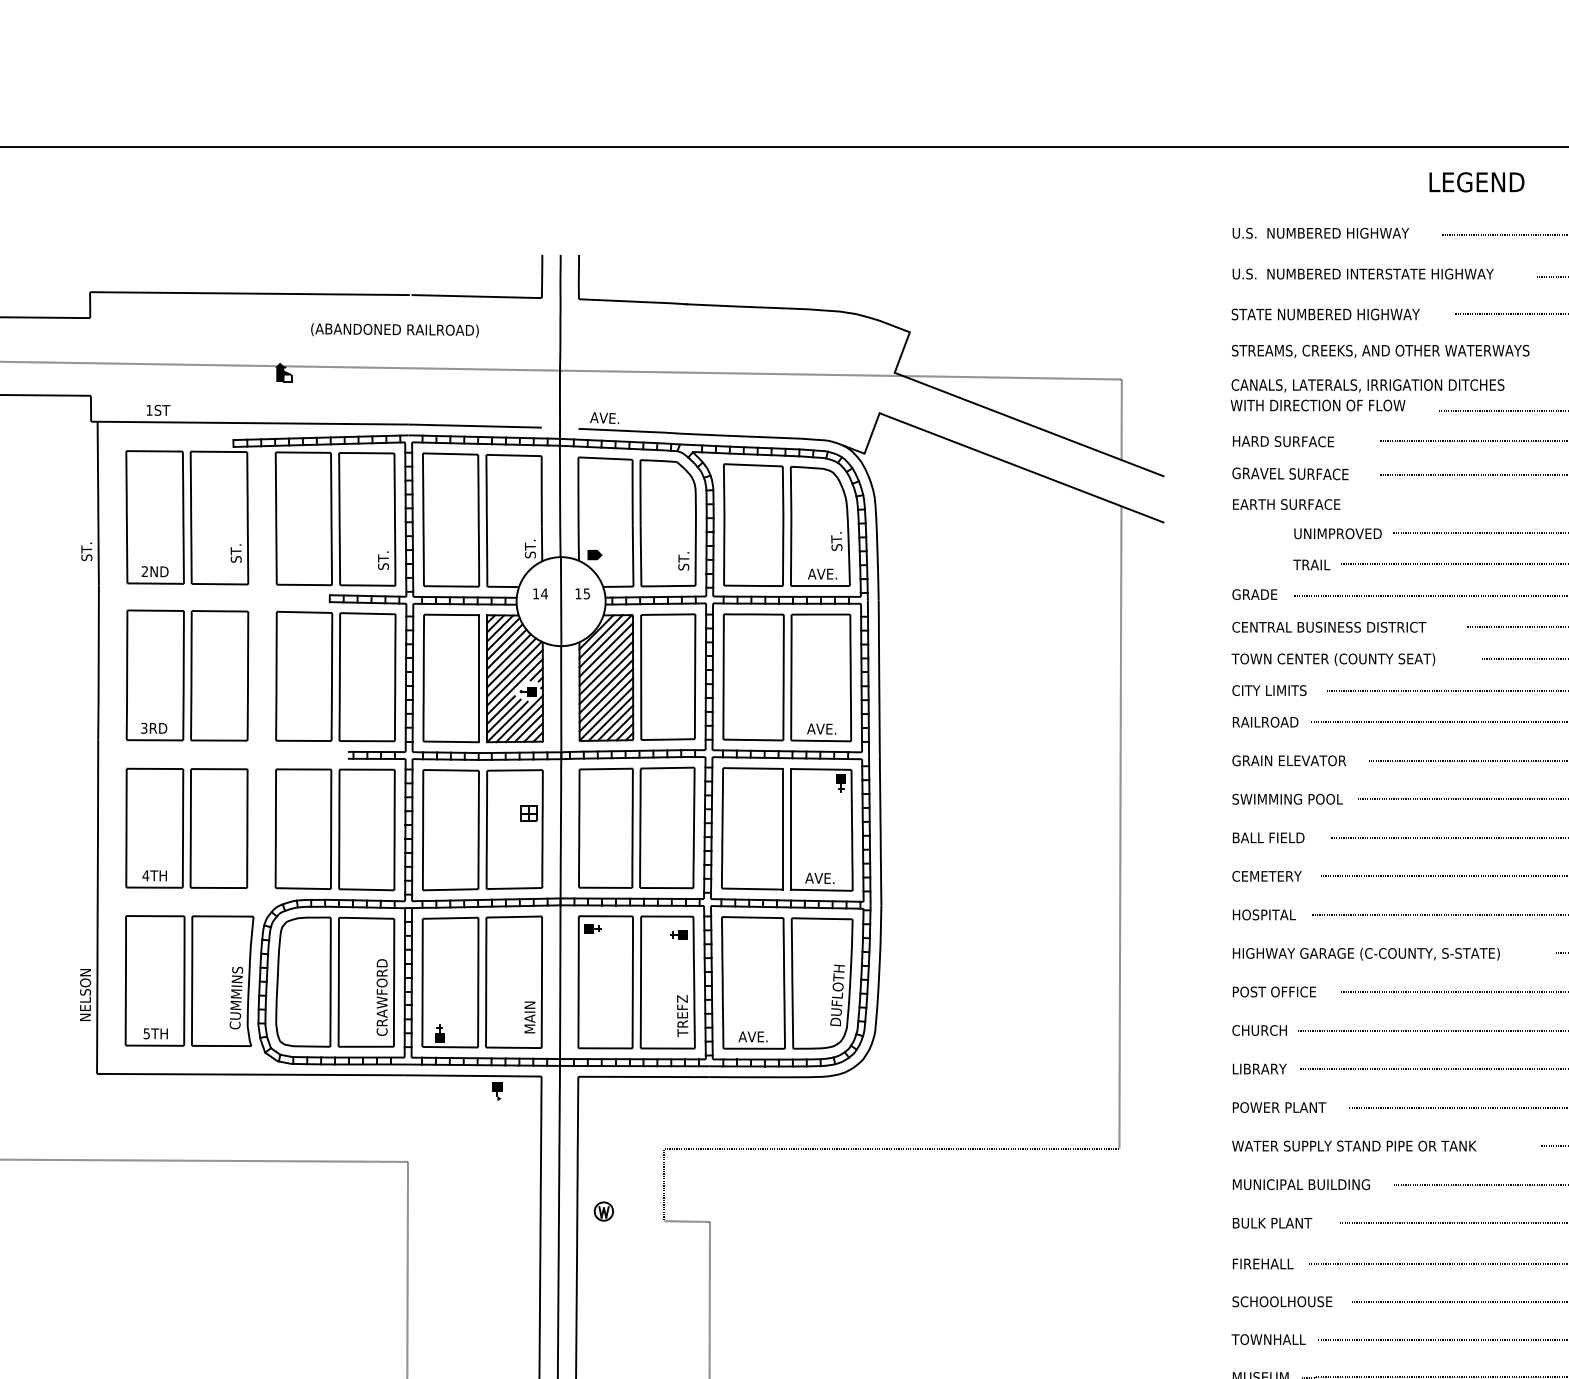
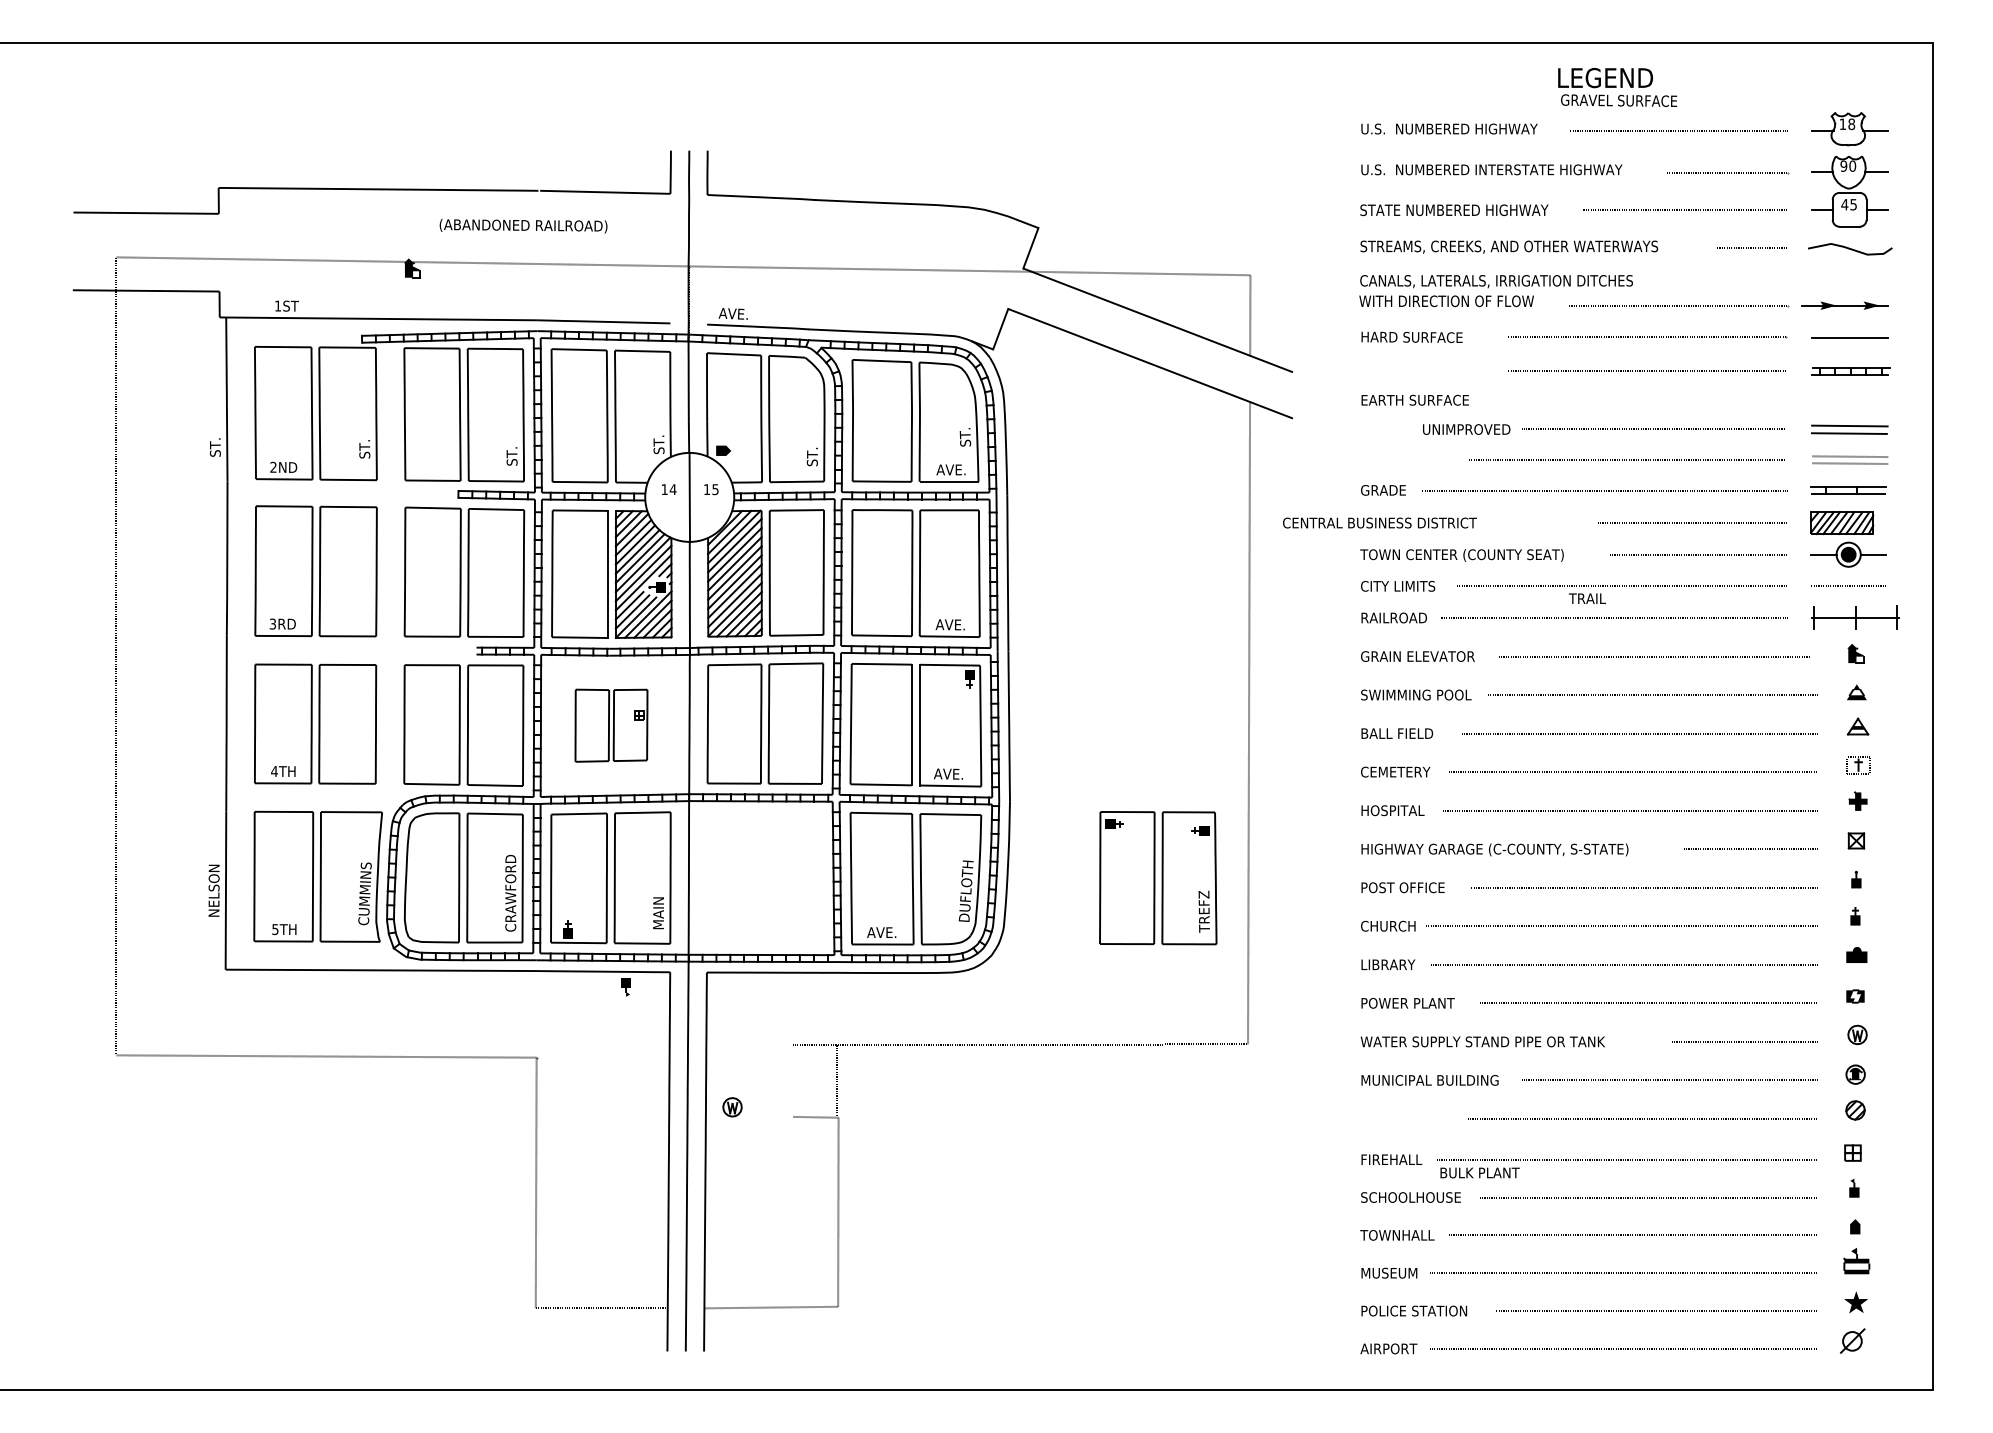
text: (1290, 473) -> (1619, 100), moved
text: (1310, 564) -> (1586, 598), moved
text: (1328, 626) -> (1379, 522), moved
part: (482, 829) -> (611, 725), size x0.6
part: (636, 982) -> (1158, 878), moved
line: (663, 1184) -> (836, 1080), moved
text: (1271, 1222) -> (1479, 1172), moved

